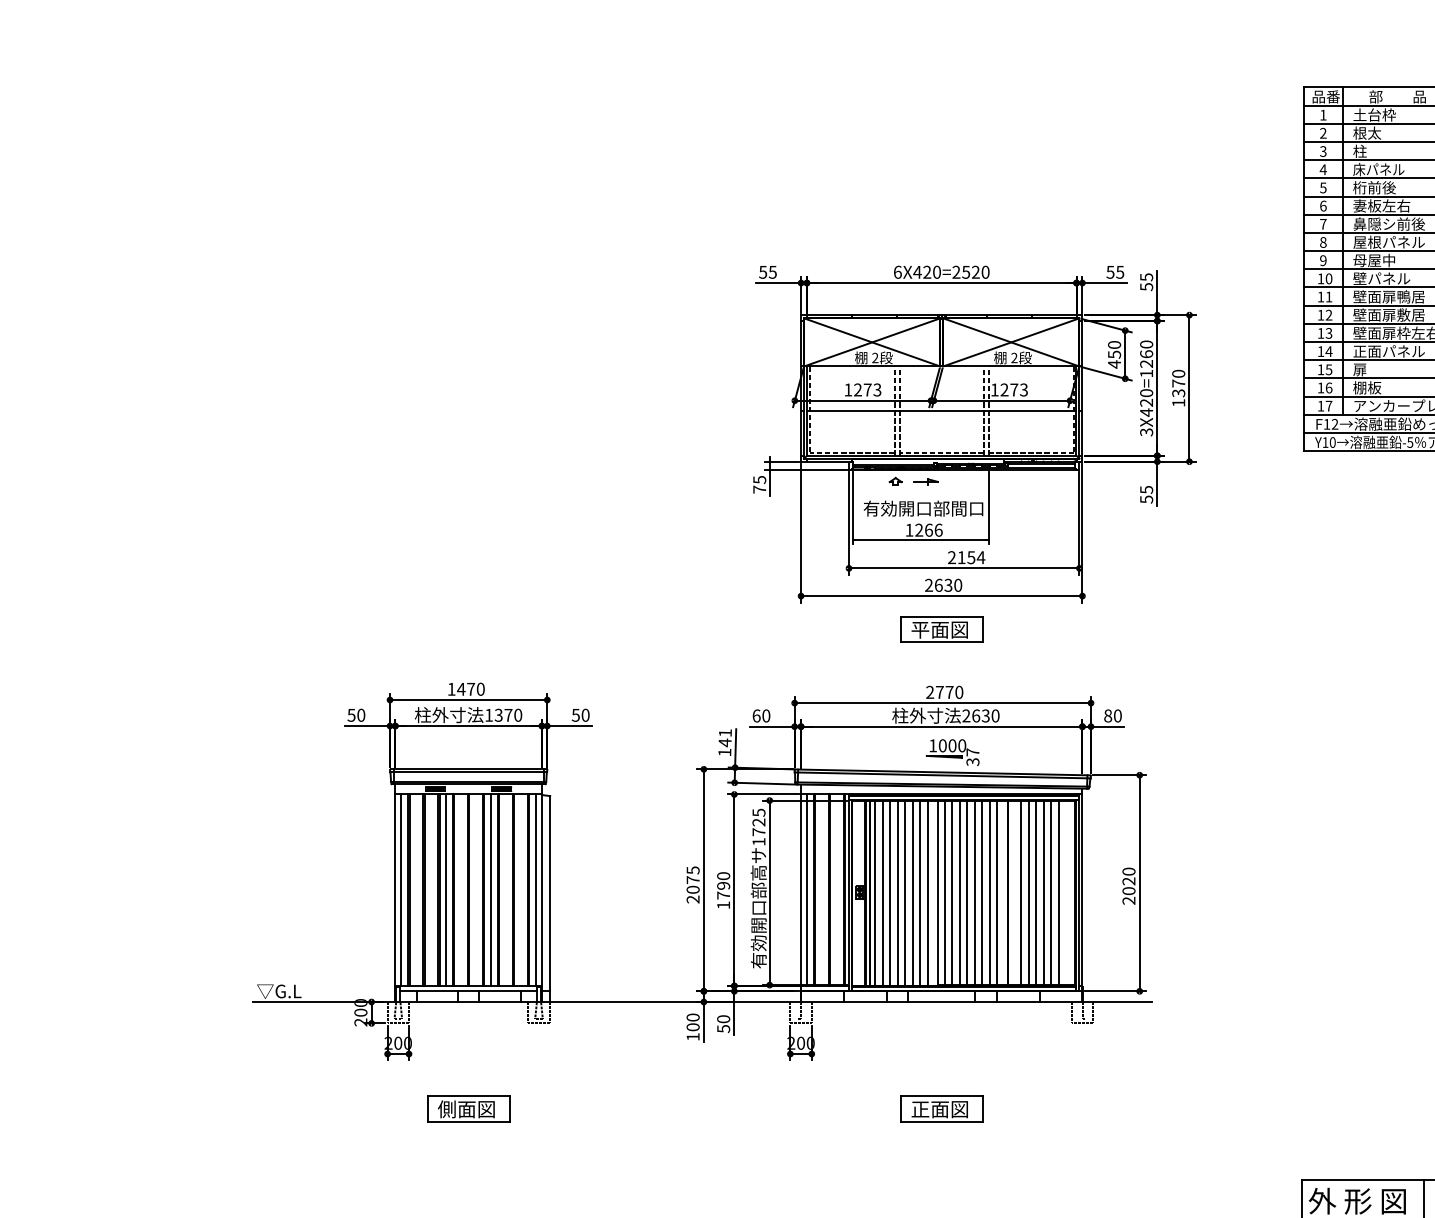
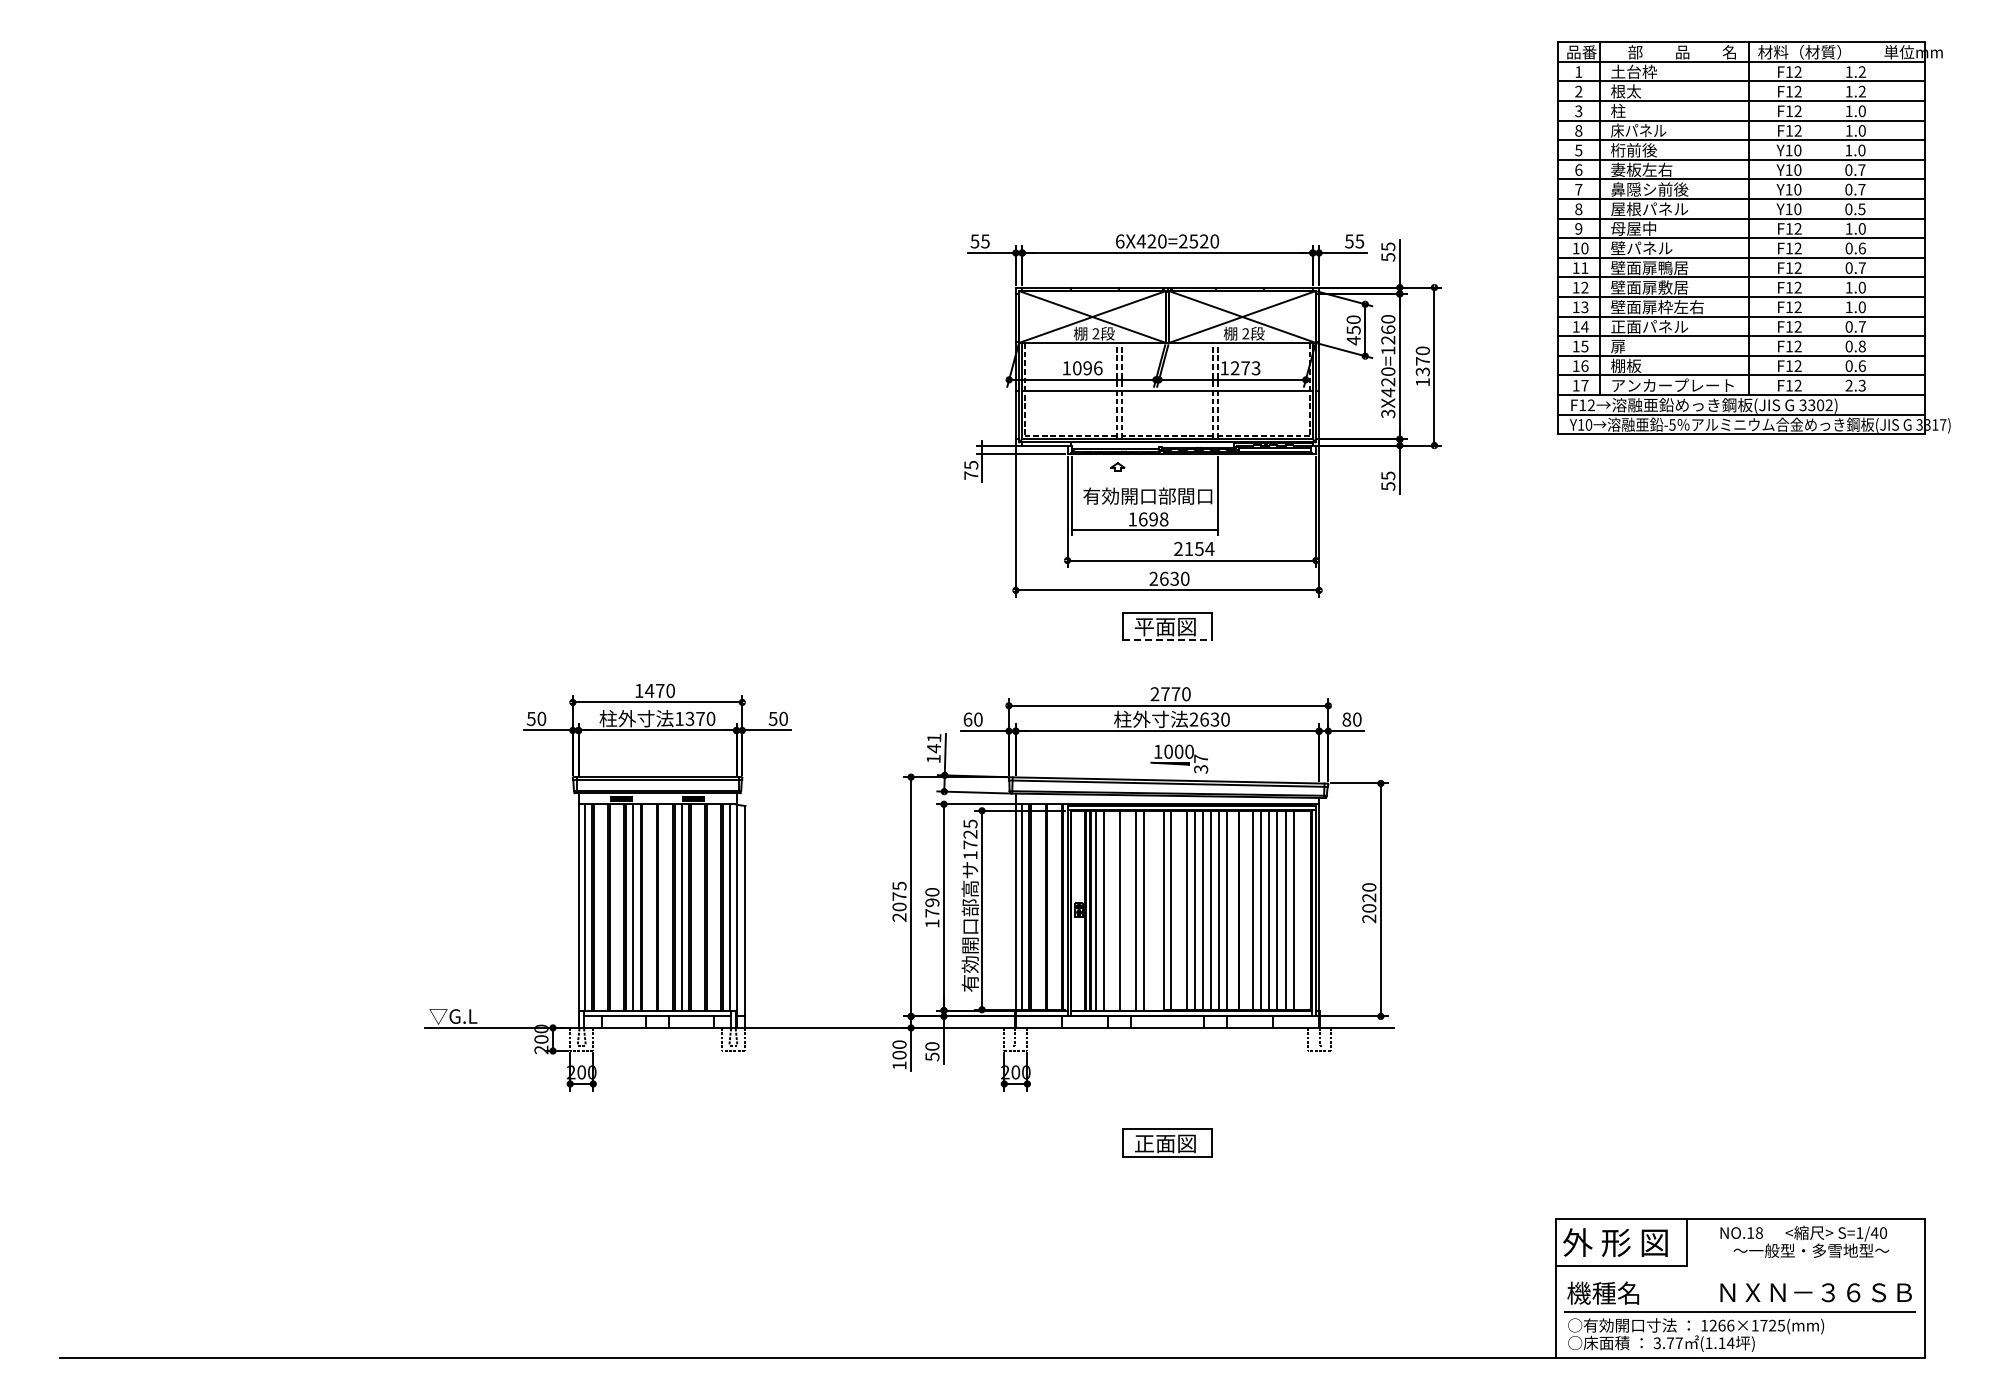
text: (1323, 169) -> (1578, 130), 4 -> 8
text: (867, 390) -> (1087, 368), 1273 -> 1096
part: (925, 482) -> (1150, 467), removed
text: (928, 530) -> (1153, 519), 1266 -> 1698
line: (941, 642) -> (1167, 640), solid -> dashed
line: (951, 892) -> (1178, 909), removed
line: (889, 893) -> (1111, 910), removed
line: (904, 893) -> (1127, 910), removed
line: (927, 893) -> (1152, 910), removed
part: (468, 1108) -> (657, 1142), removed

